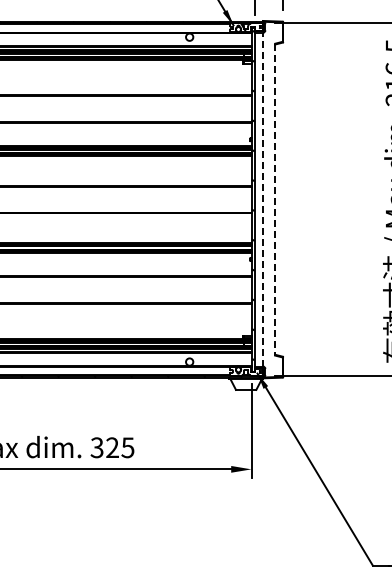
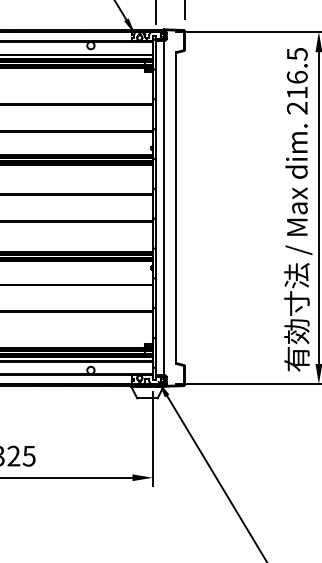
line: (262, 199) -> (163, 207), dashed -> solid
line: (275, 199) -> (176, 207), dashed -> solid

